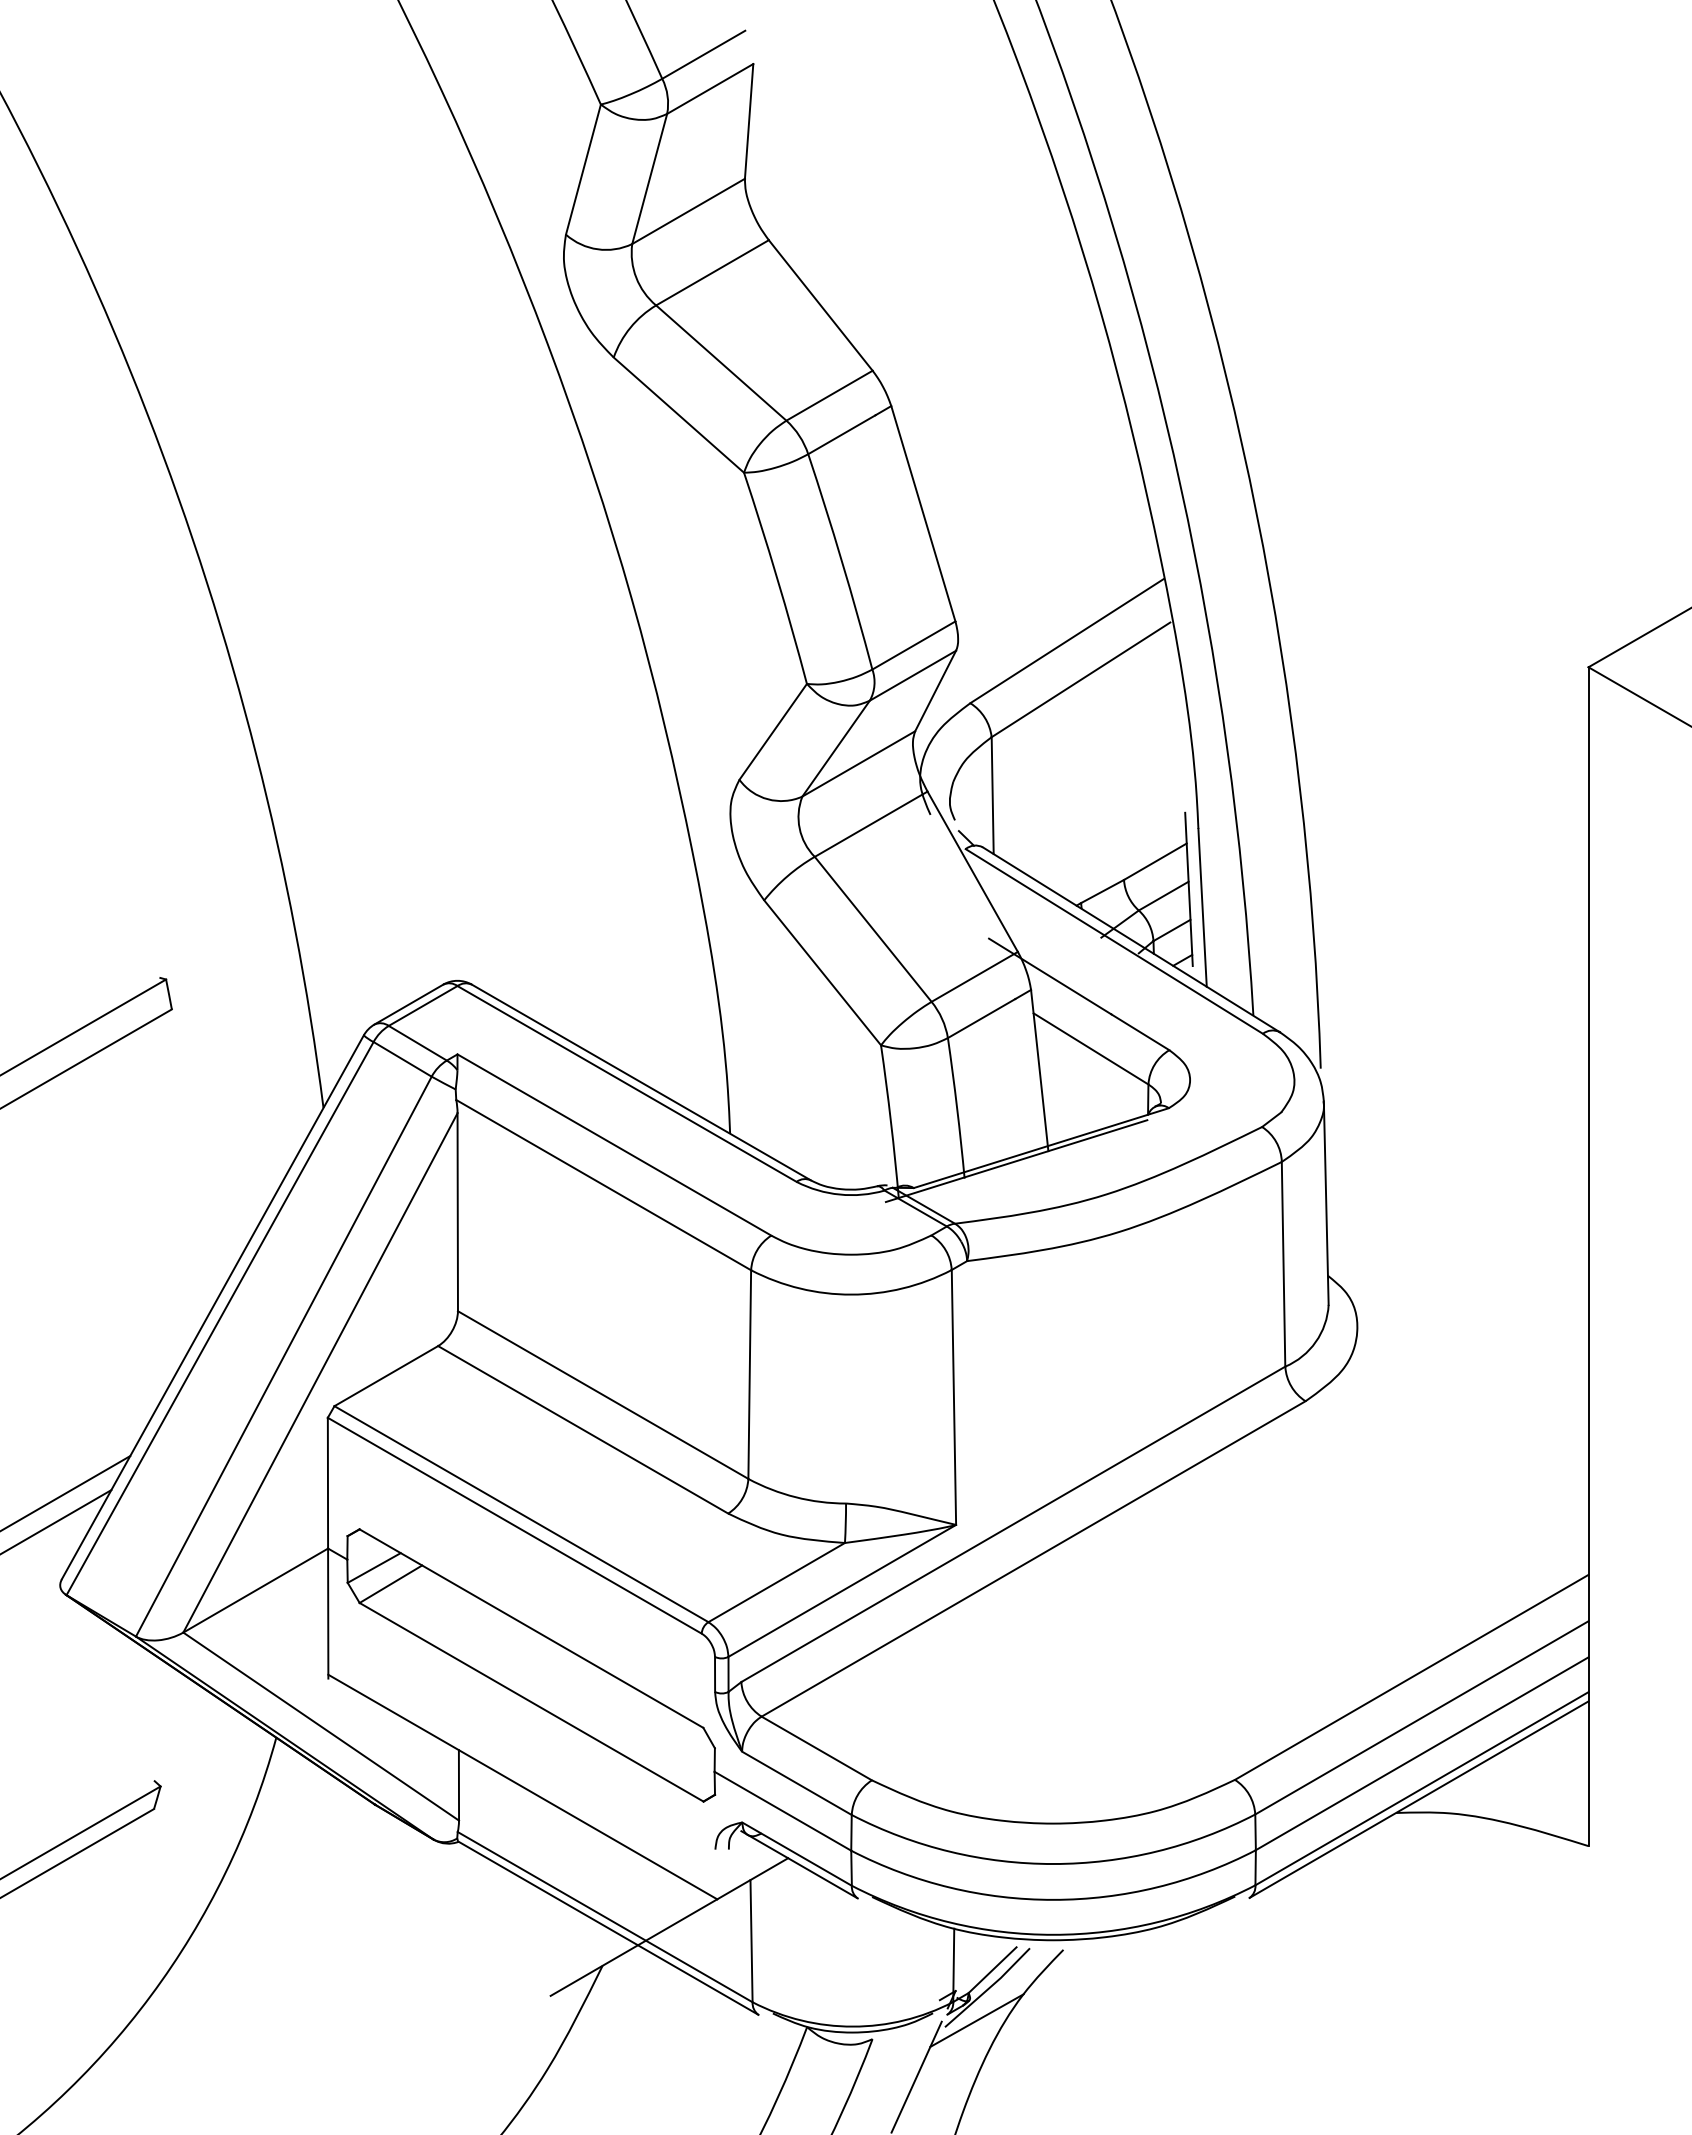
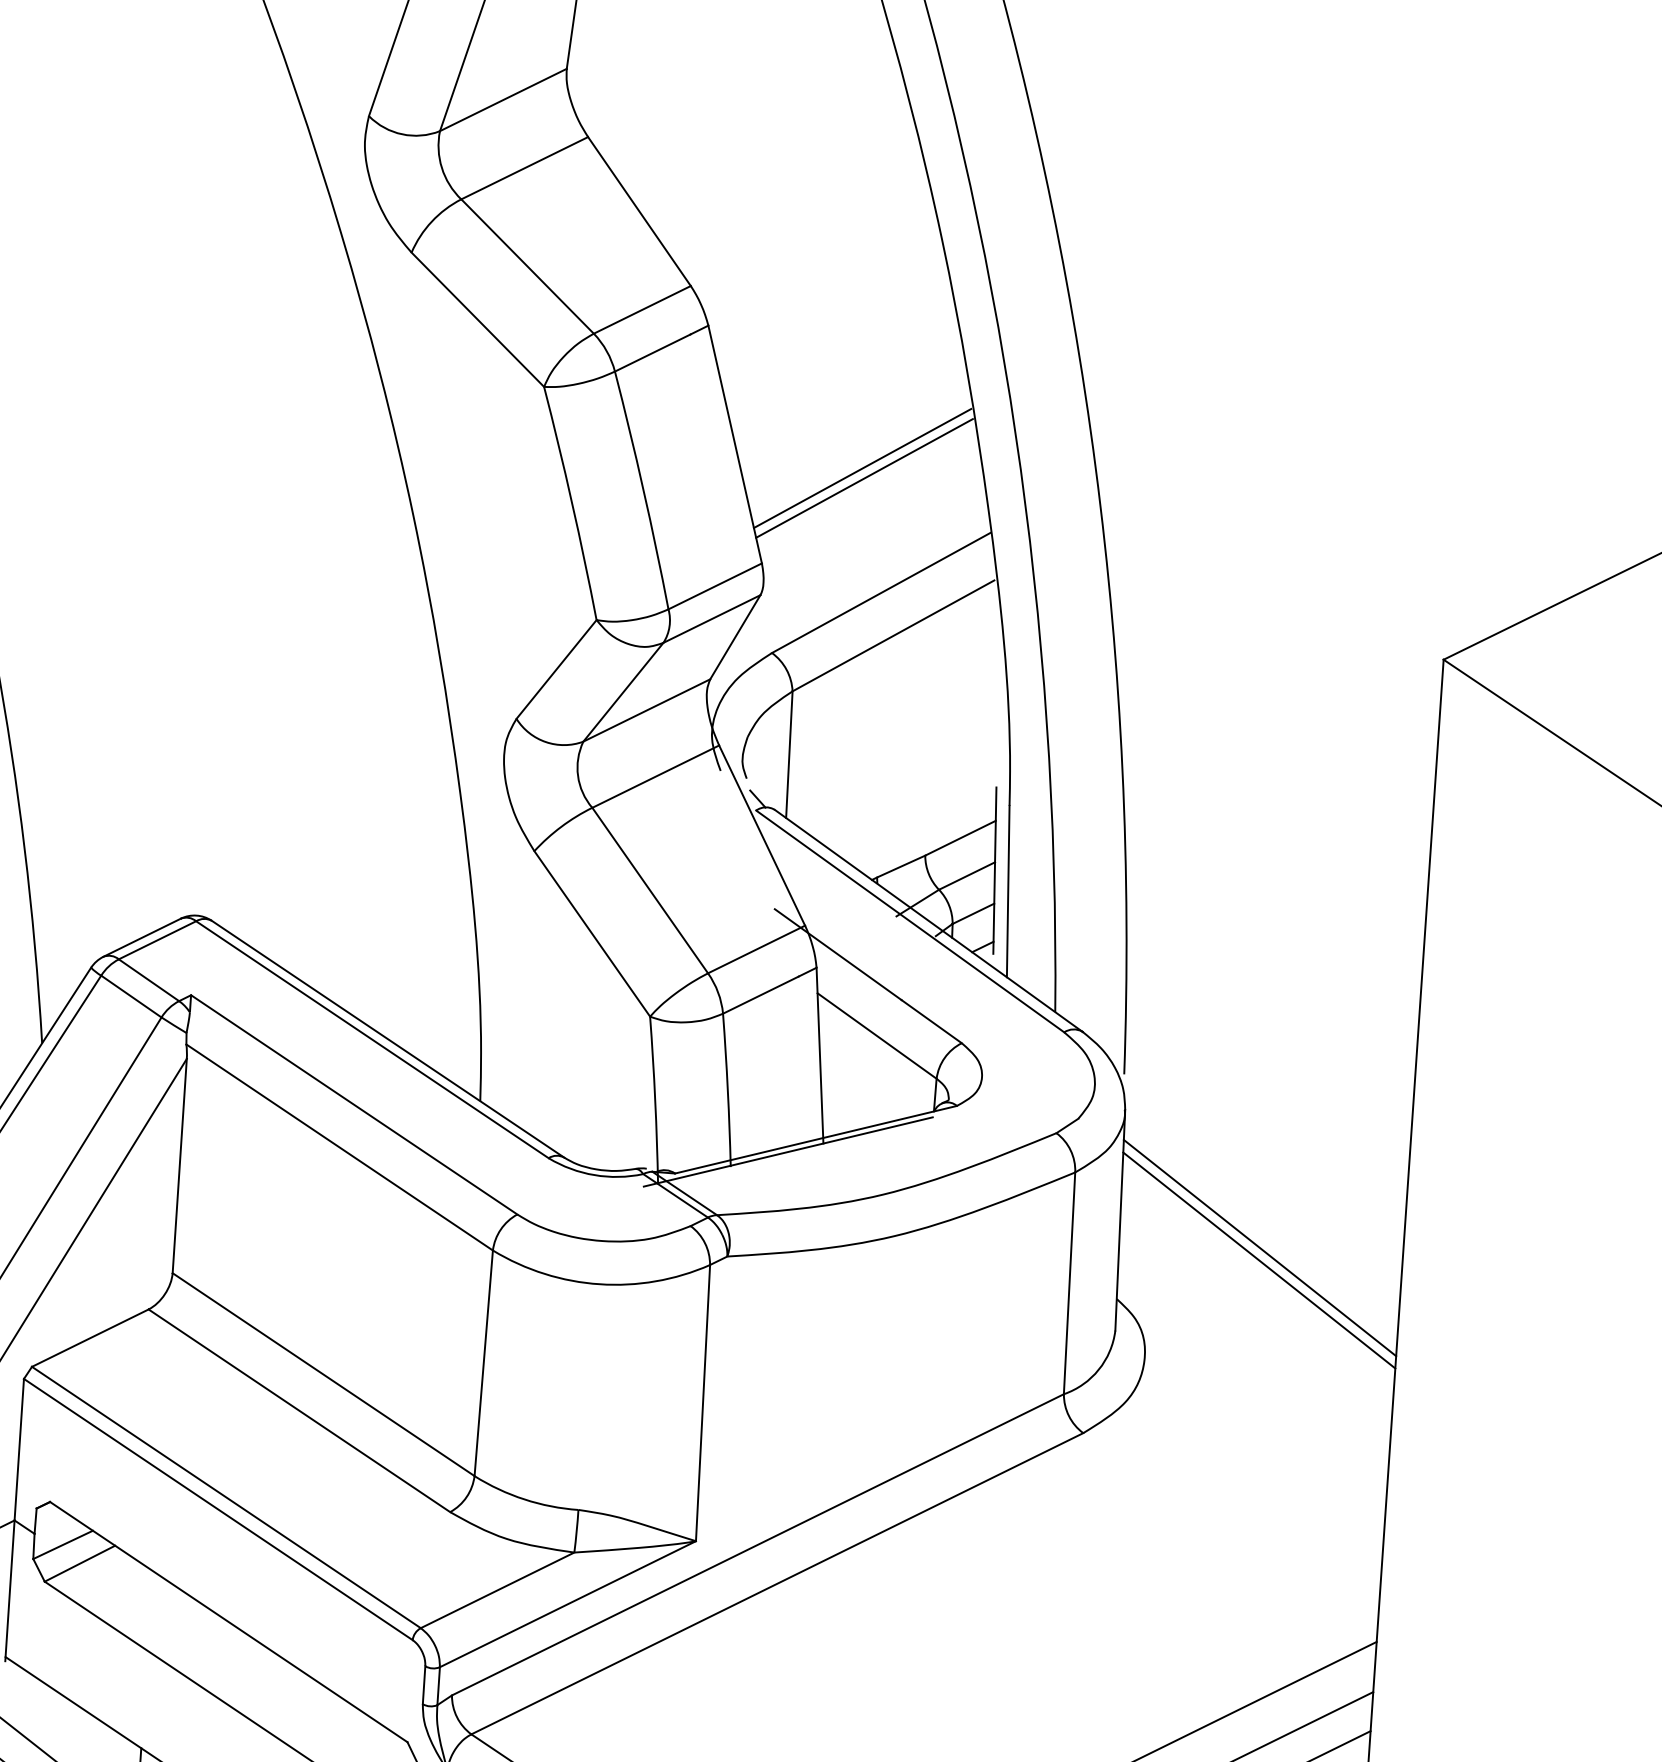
line: (1041, 527) -> (861, 468), added
line: (1044, 536) -> (864, 478), added
line: (1456, 1219) -> (1260, 1247), added
line: (1456, 1231) -> (1259, 1260), added

